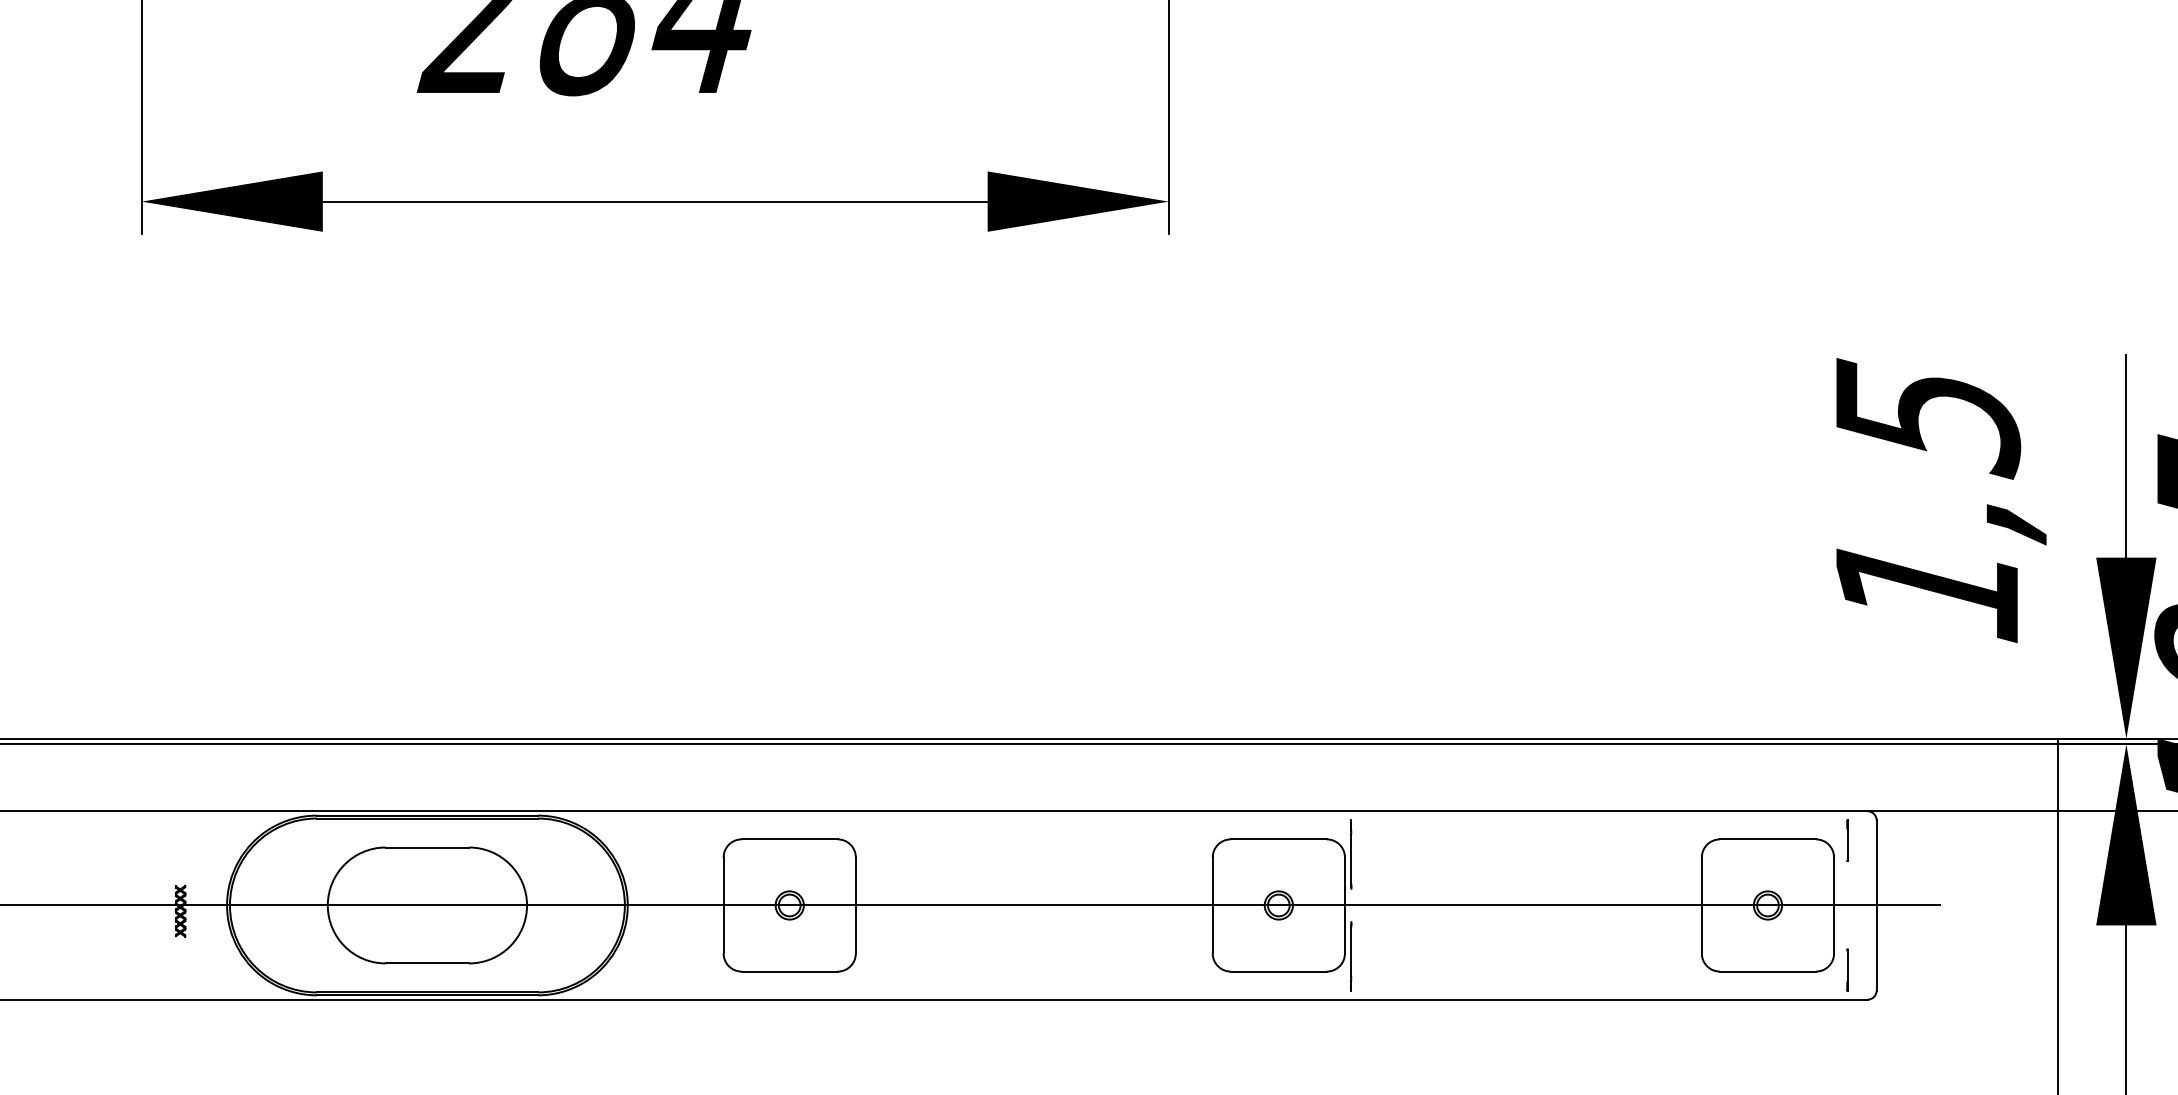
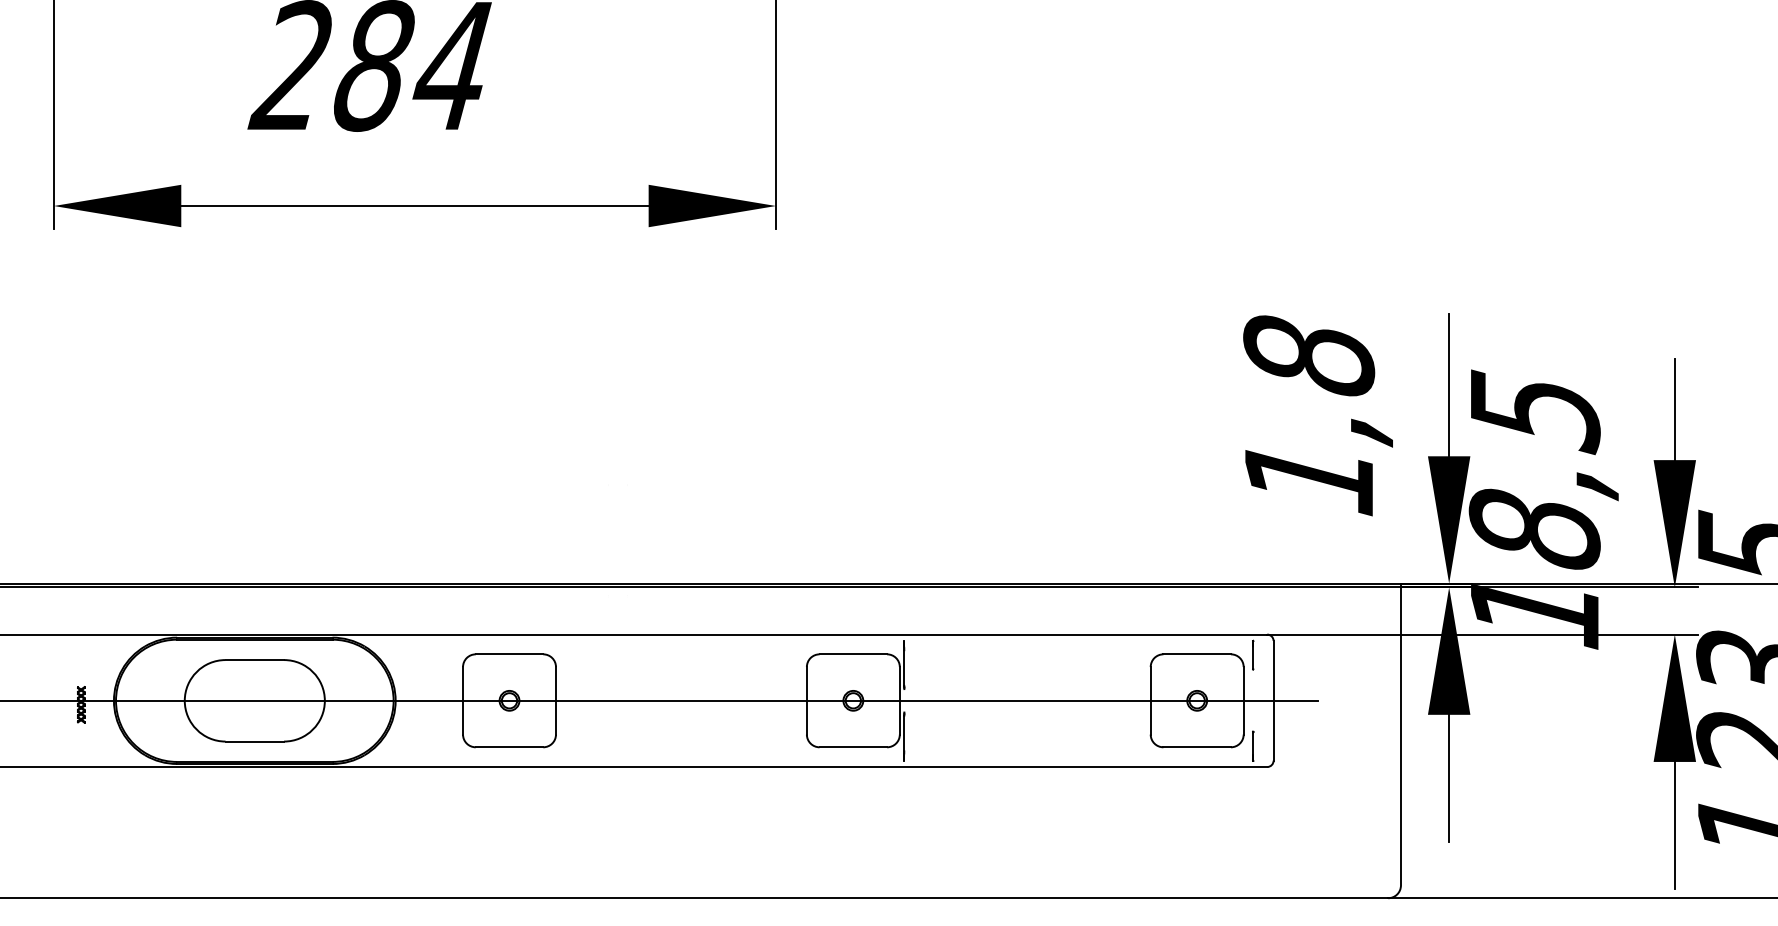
text: (1927, 418) -> (1309, 358), 1,5 -> 1,8

